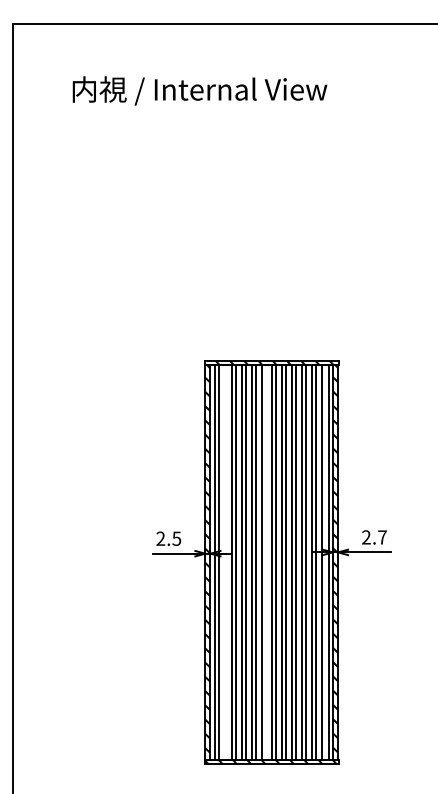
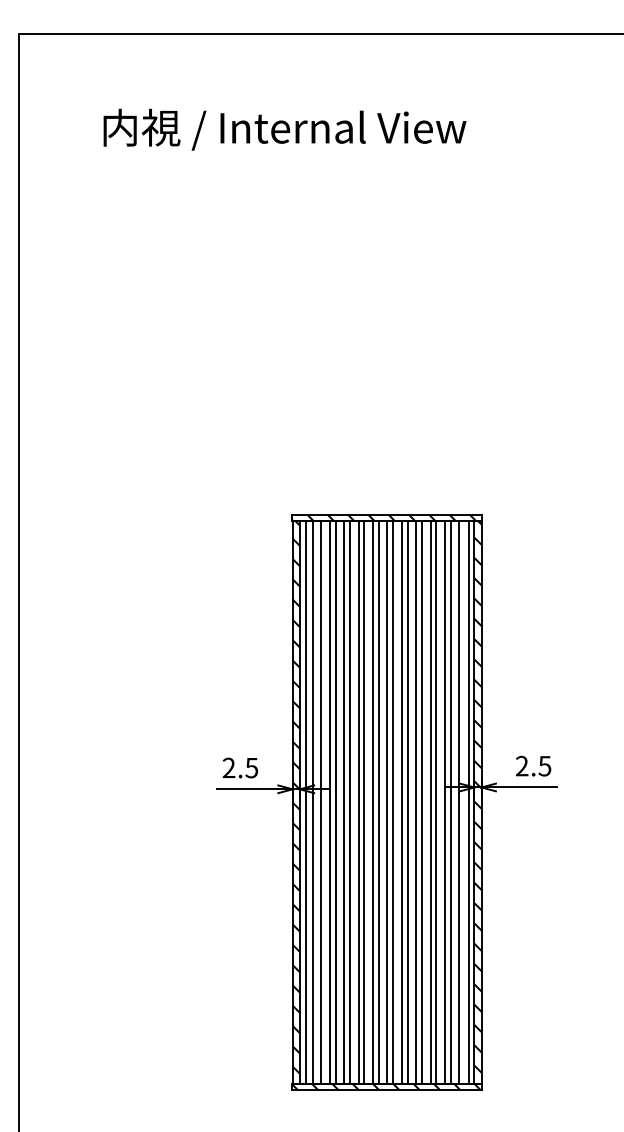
text: (382, 537) -> (545, 766), 2.7 -> 2.5
line: (225, 562) -> (321, 801), added
line: (265, 562) -> (378, 801), added

